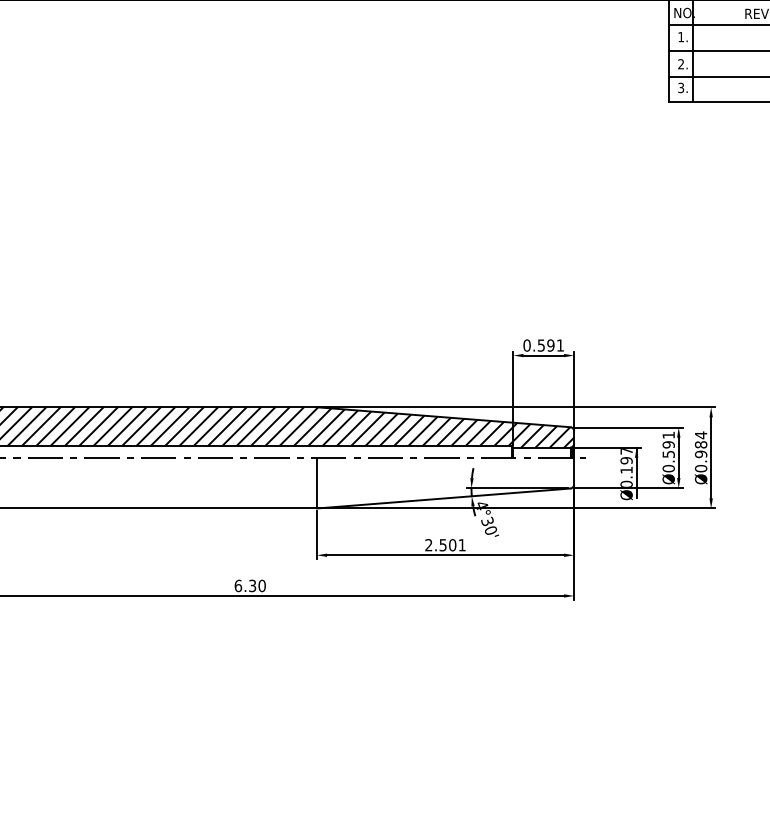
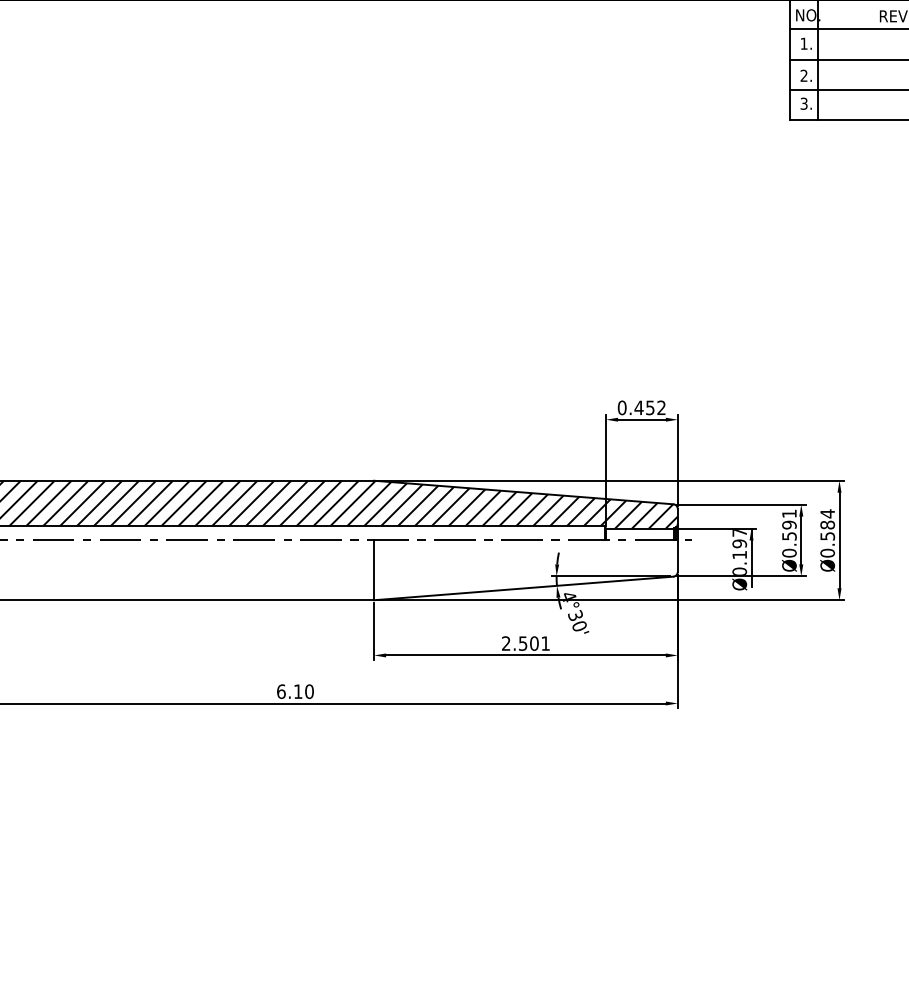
text: (550, 345) -> (649, 407), 0.591 -> 0.452
text: (700, 454) -> (827, 536), Ø0.984 -> Ø0.584
text: (252, 585) -> (298, 691), 6.30 -> 6.10

